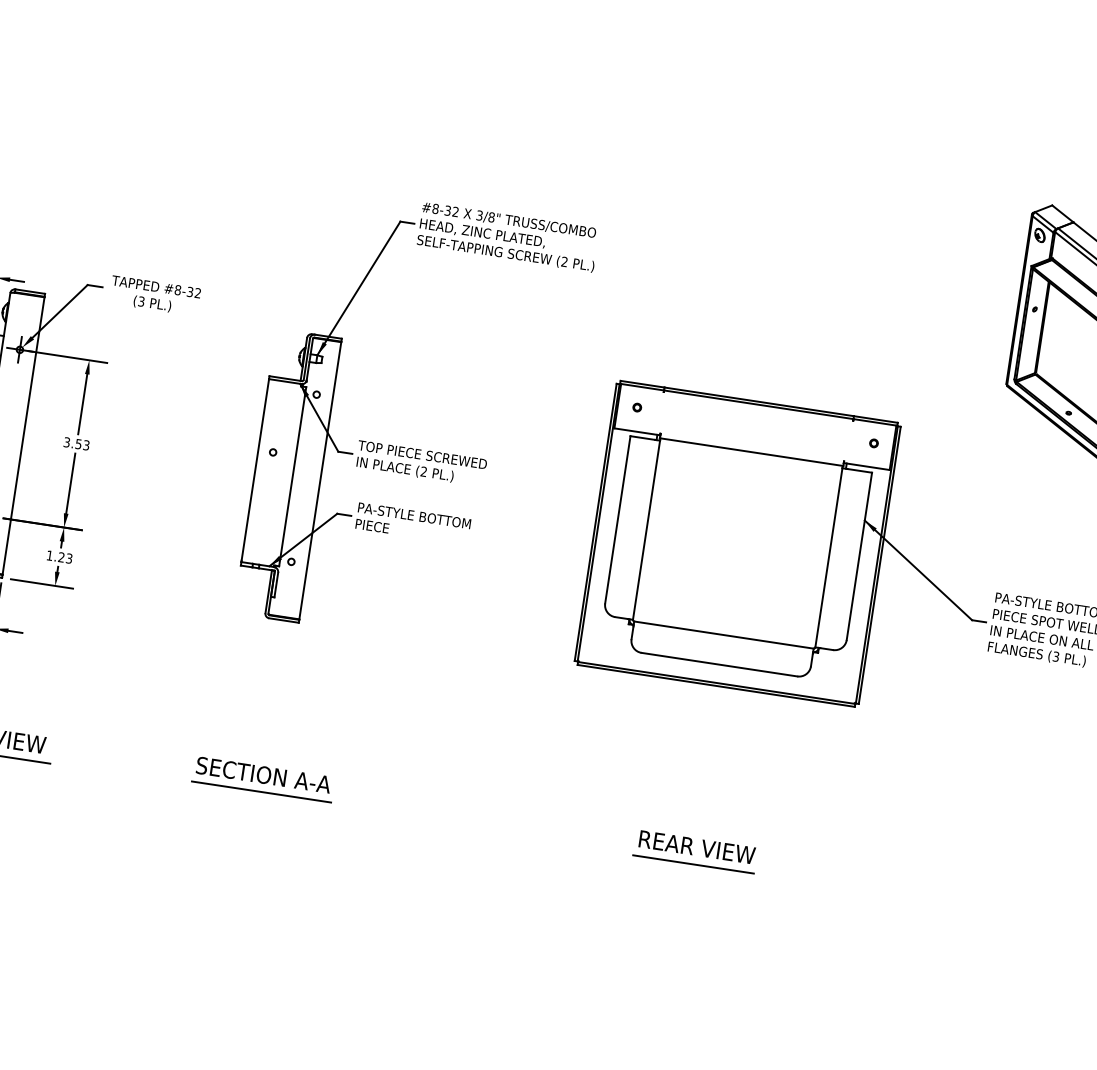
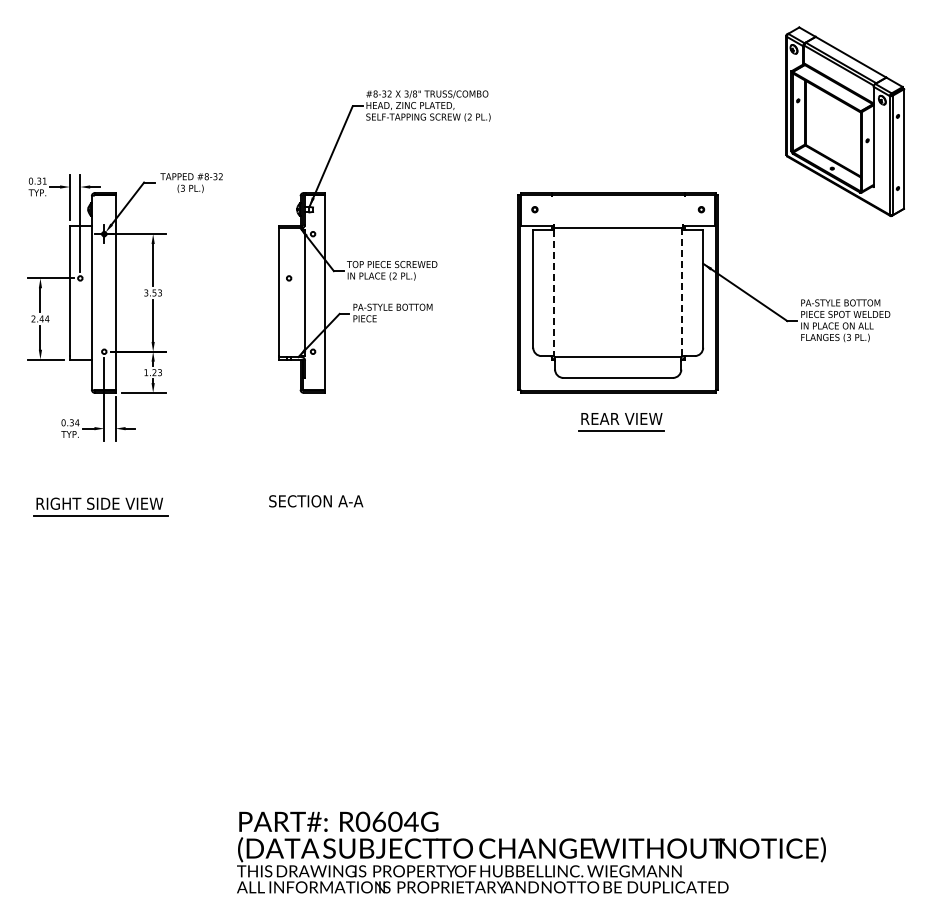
line: (647, 530) -> (554, 293), solid -> dashed
line: (829, 557) -> (682, 292), solid -> dashed
line: (261, 792) -> (316, 513), removed
part: (695, 852) -> (621, 422), moved

